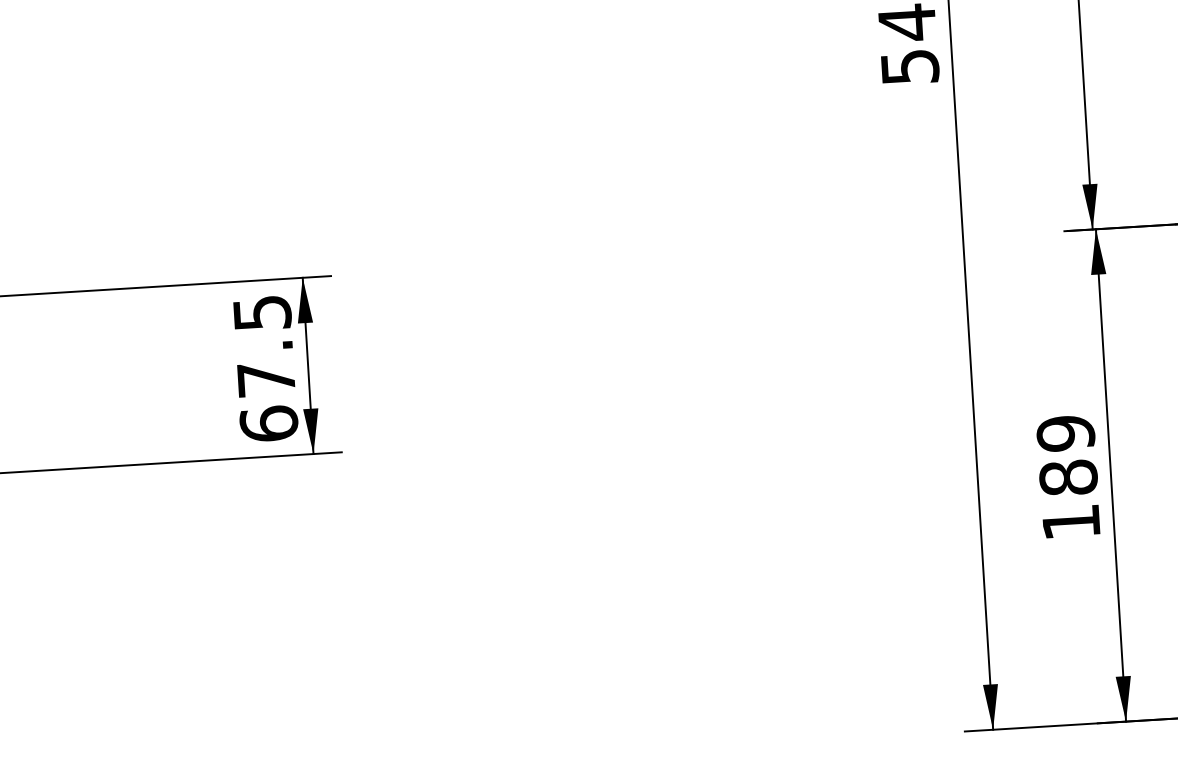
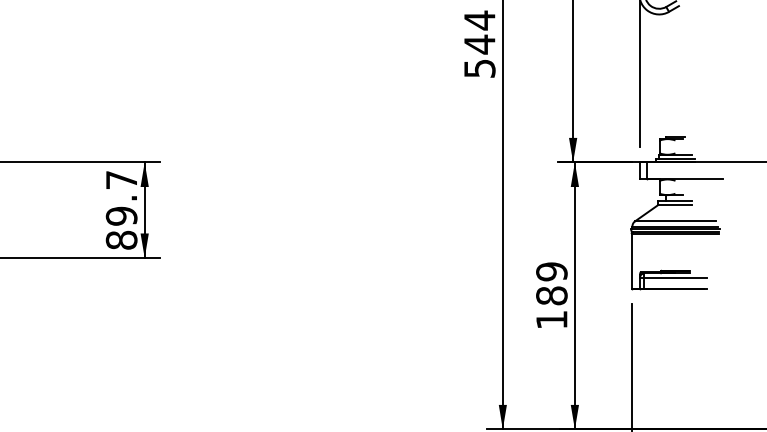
text: (265, 369) -> (121, 210), 67.5 -> 89.7

